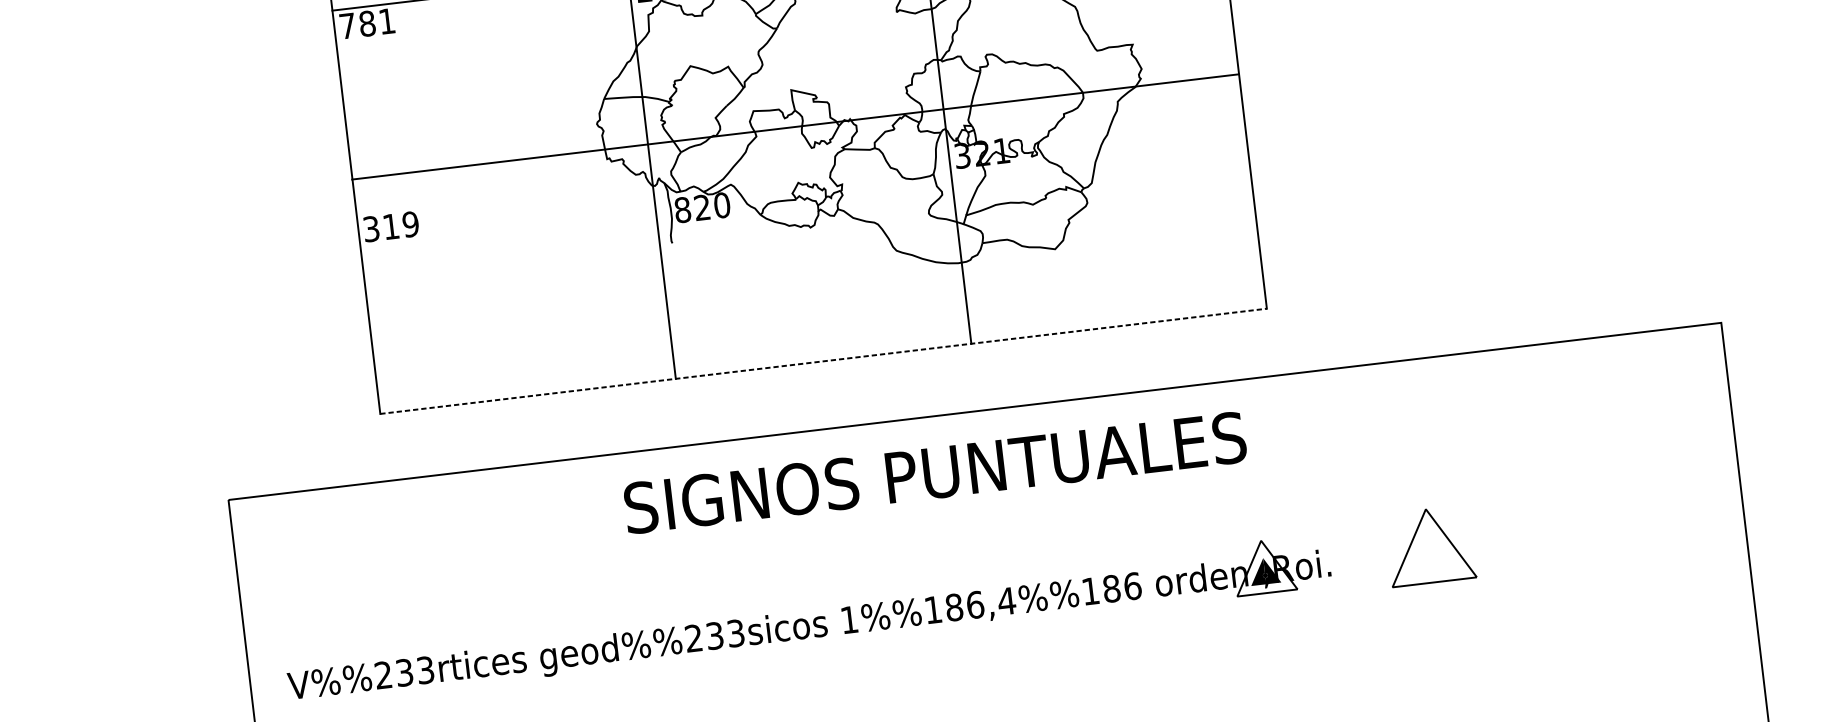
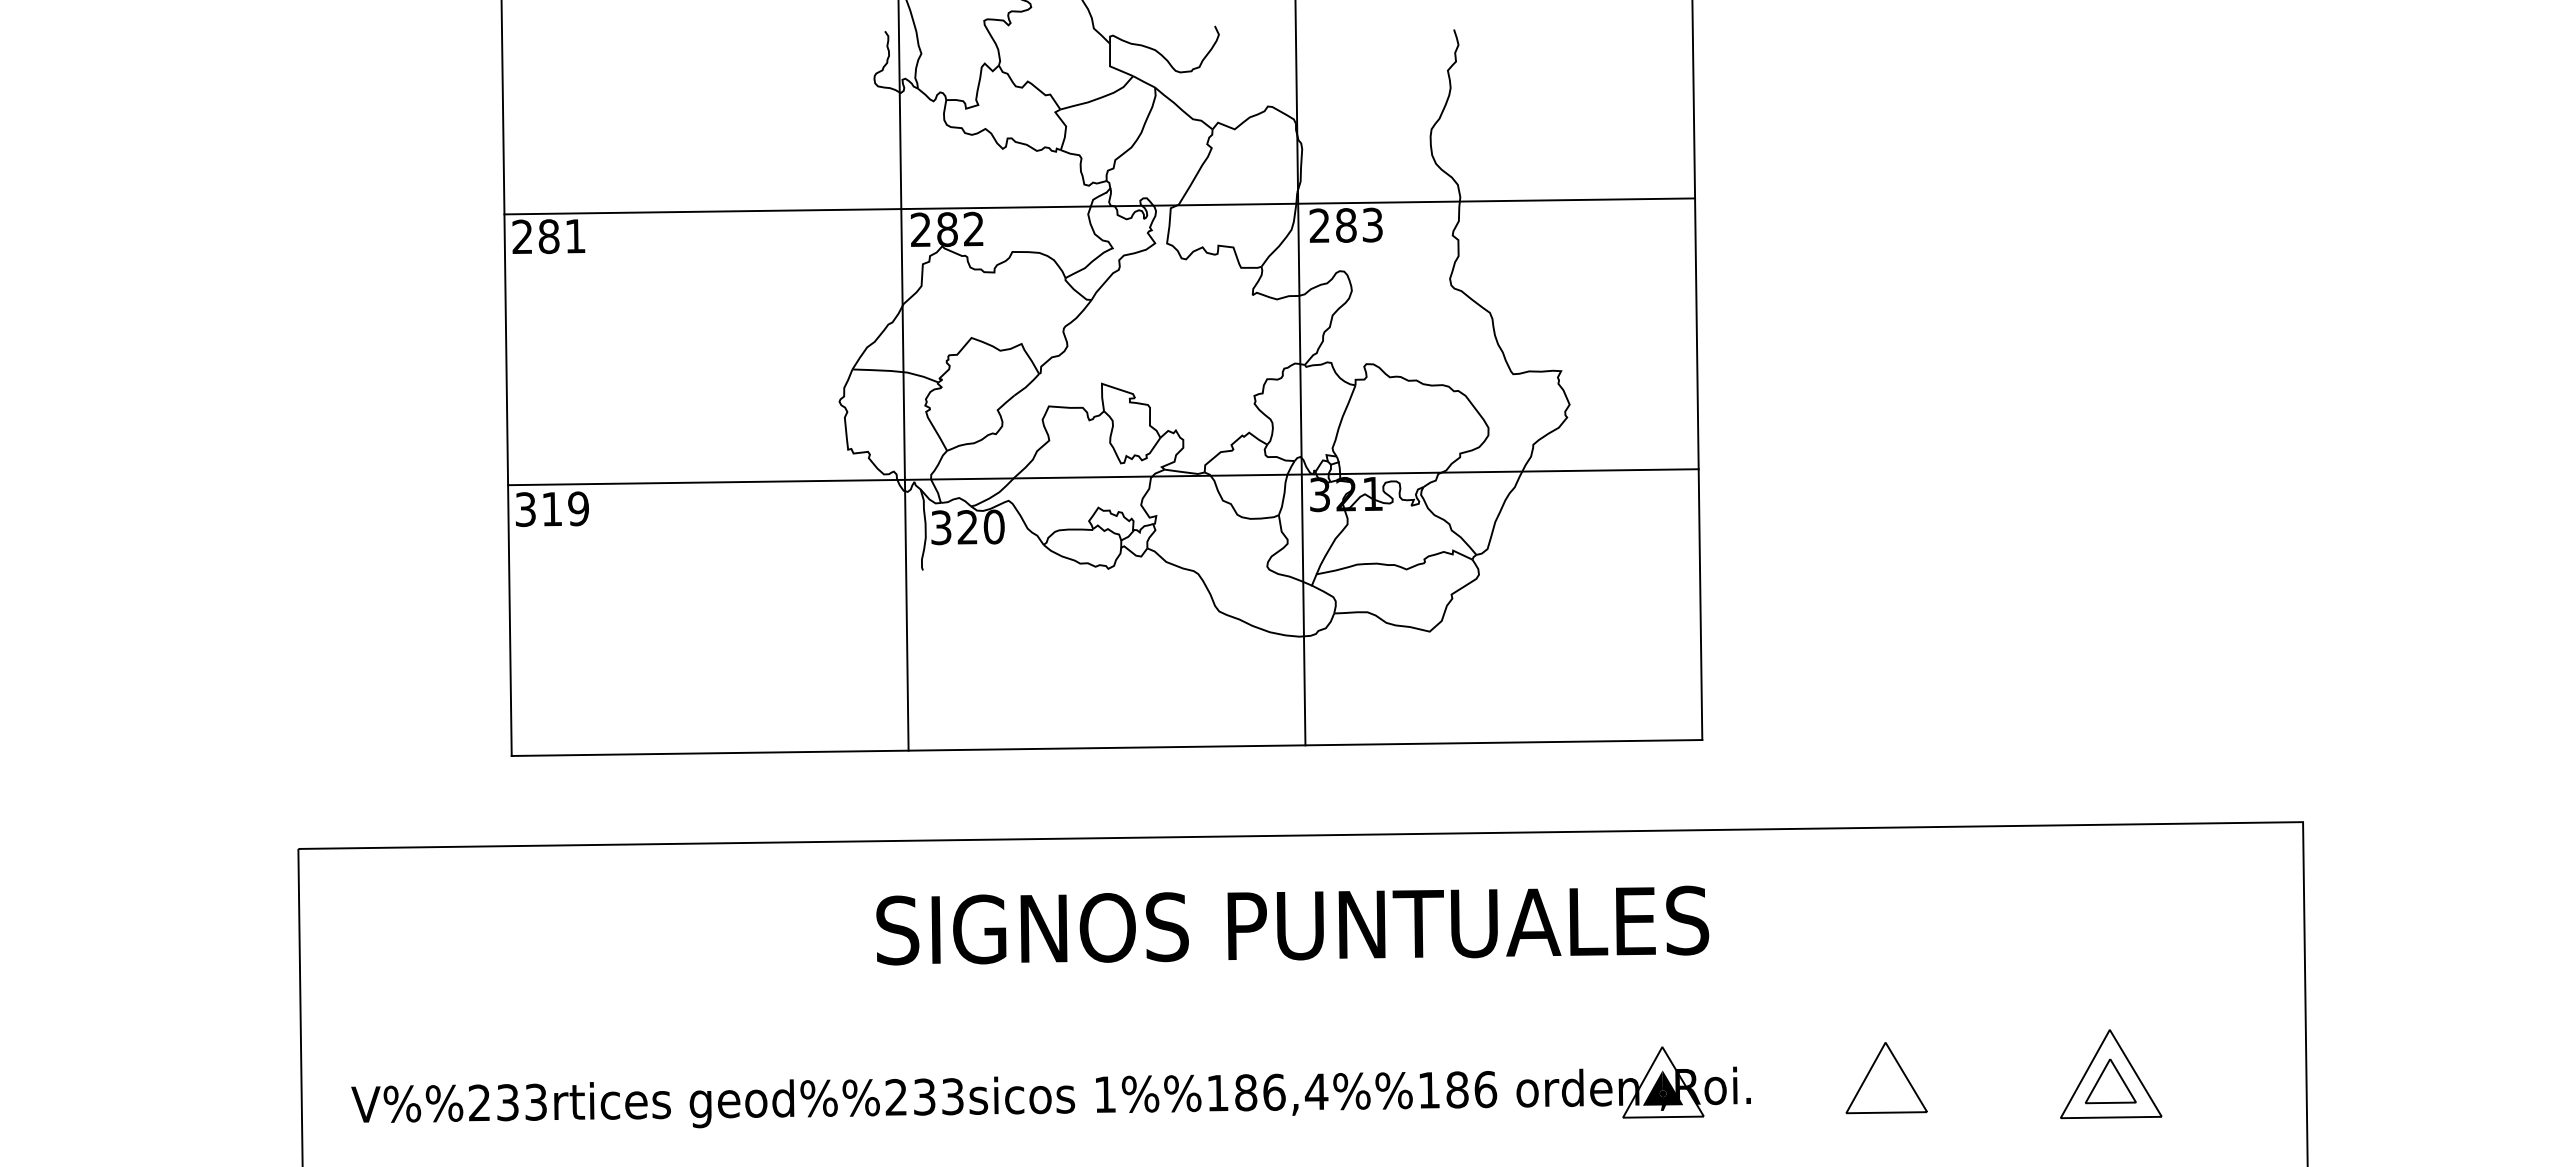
text: (347, 25) -> (522, 236), 781 -> 281
line: (795, 127) -> (1103, 477), moved
text: (682, 209) -> (941, 527), 820 -> 320
line: (824, 361) -> (1107, 748), dashed -> solid
text: (935, 472) -> (1292, 925), moved
part: (1598, 526) -> (2111, 1074), added
part: (1430, 546) -> (1886, 1078), size x0.71

